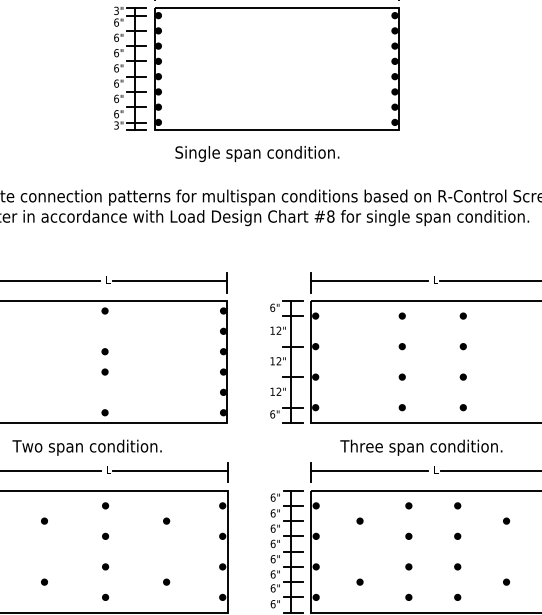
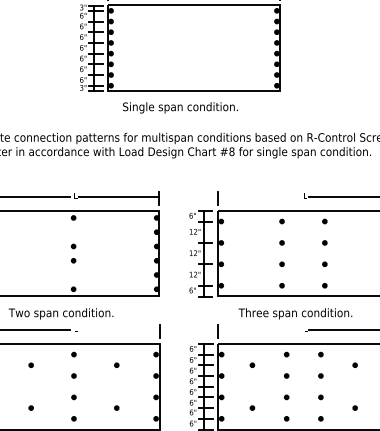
line: (368, 280) -> (258, 196), removed
line: (170, 470) -> (119, 329), removed
line: (370, 470) -> (259, 329), removed

